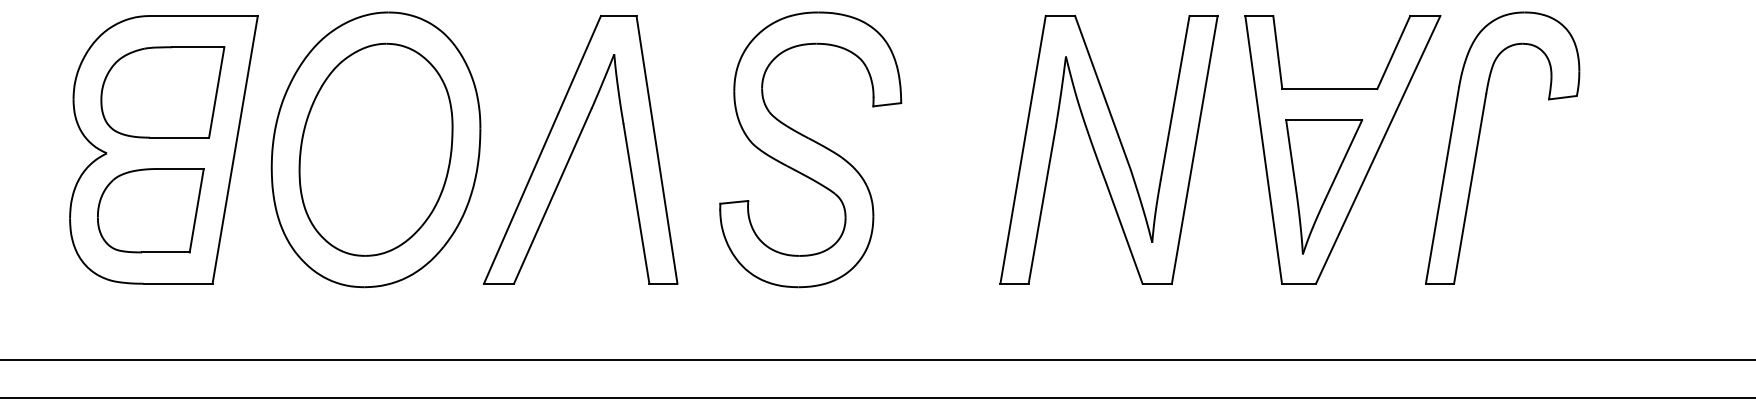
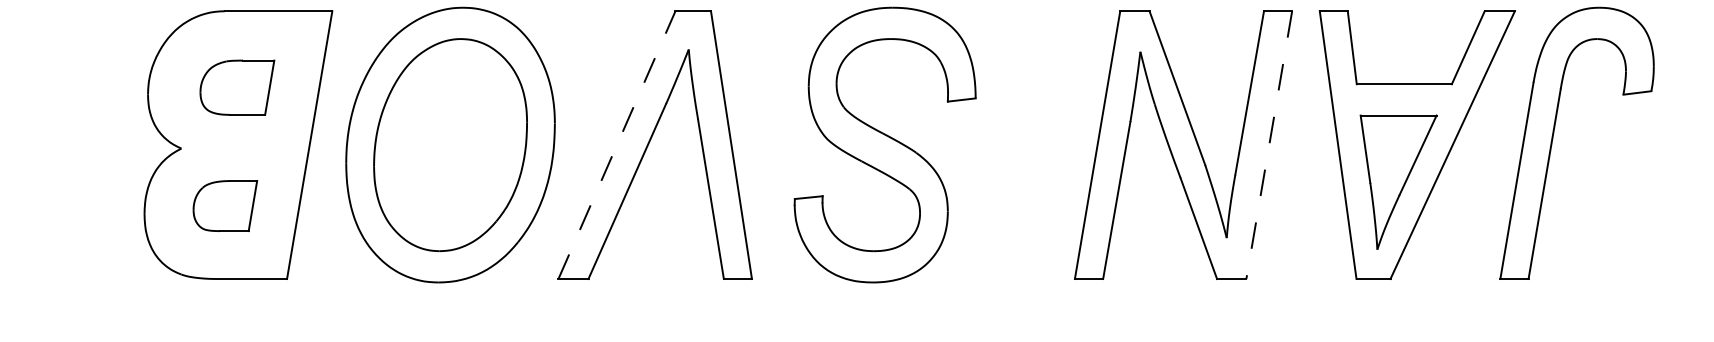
part: (162, 92) -> (236, 87), size x0.6
line: (542, 149) -> (616, 144), solid -> dashed
line: (1194, 149) -> (1268, 144), solid -> dashed
part: (150, 210) -> (224, 205), size x0.6

